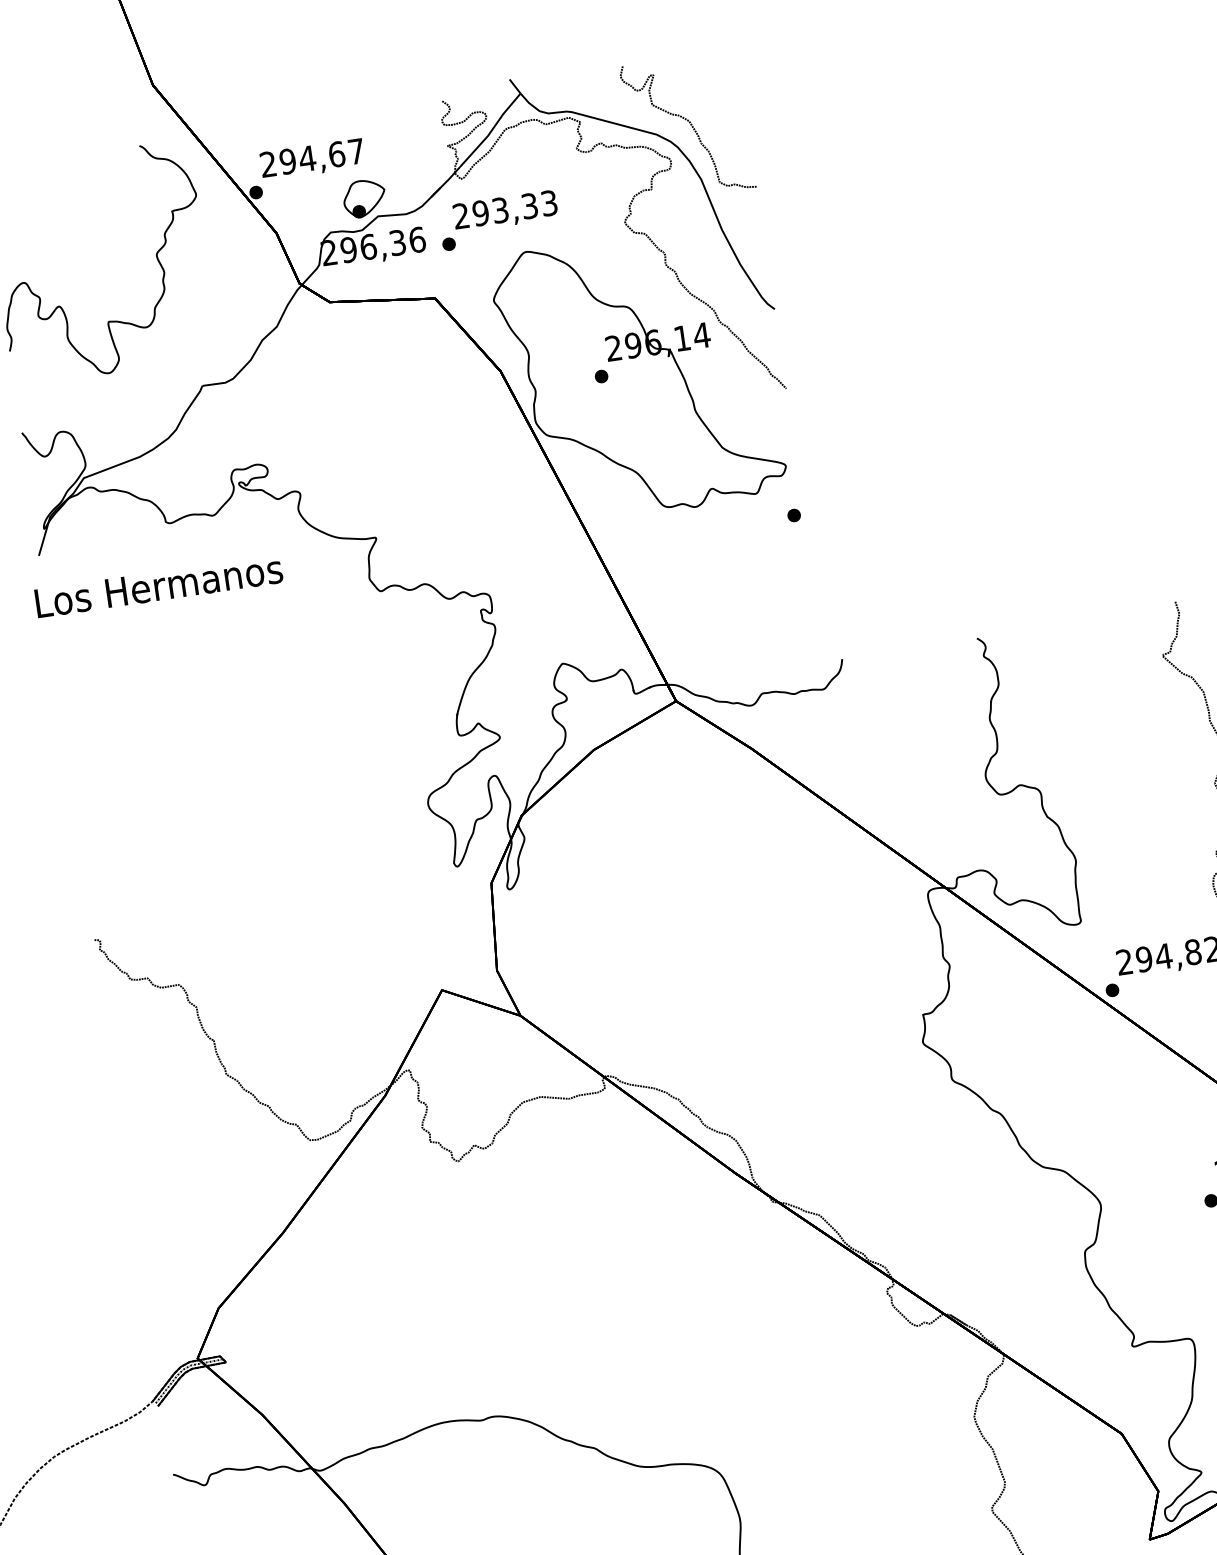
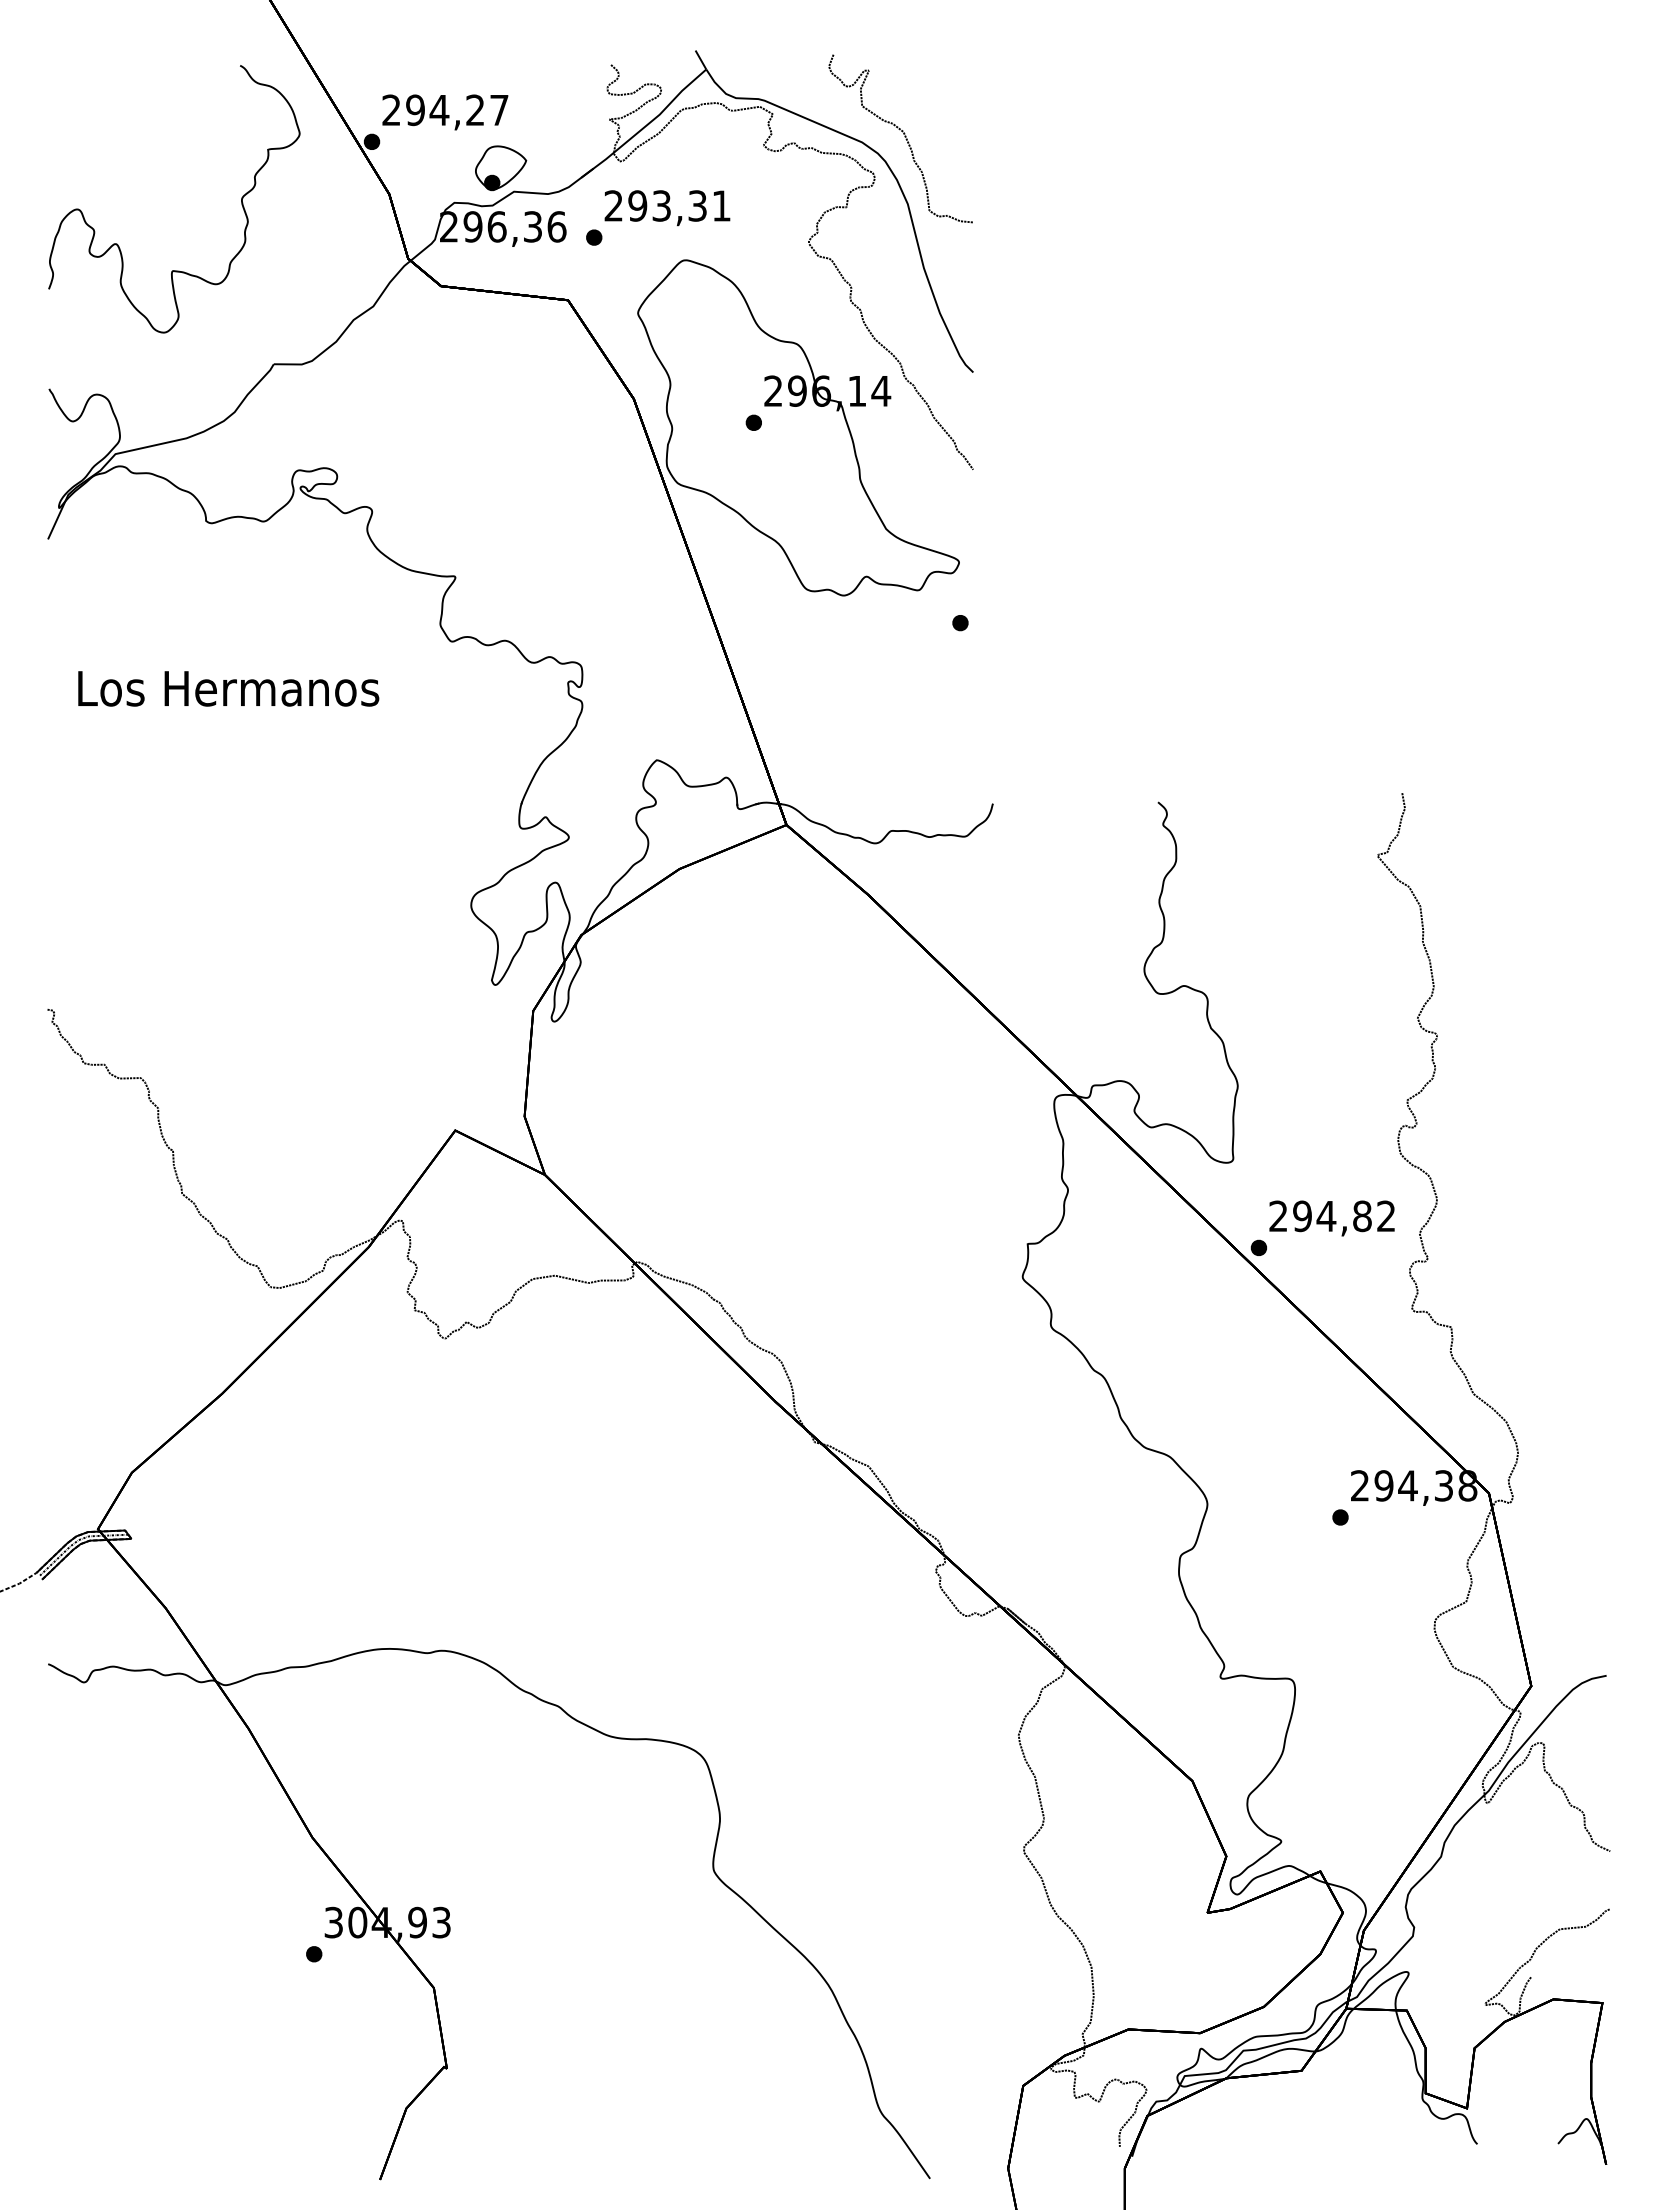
text: (336, 154) -> (475, 110), 294,67 -> 294,27
text: (549, 202) -> (721, 205), 293,33 -> 293,31
text: (158, 586) -> (228, 688), moved

